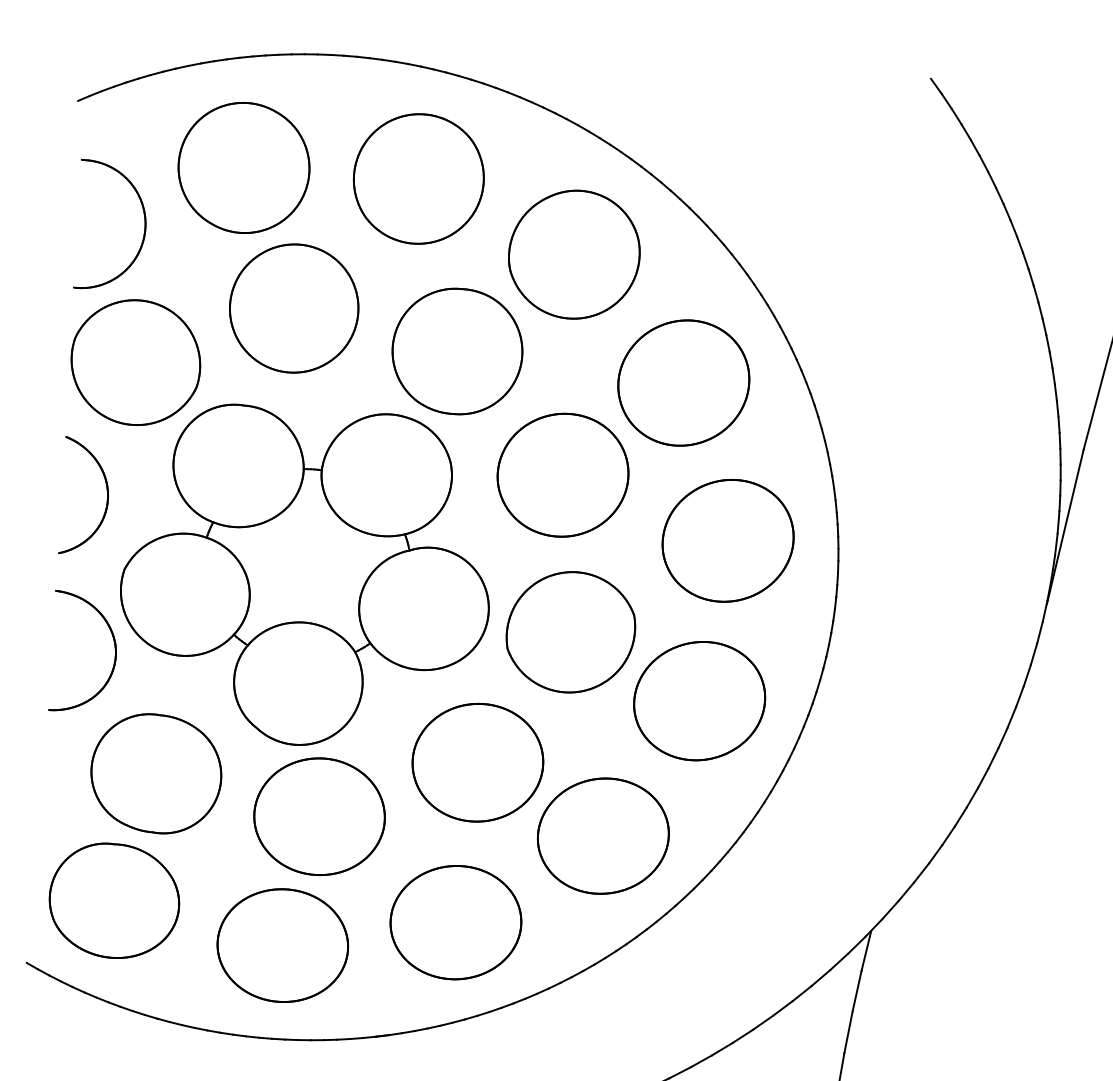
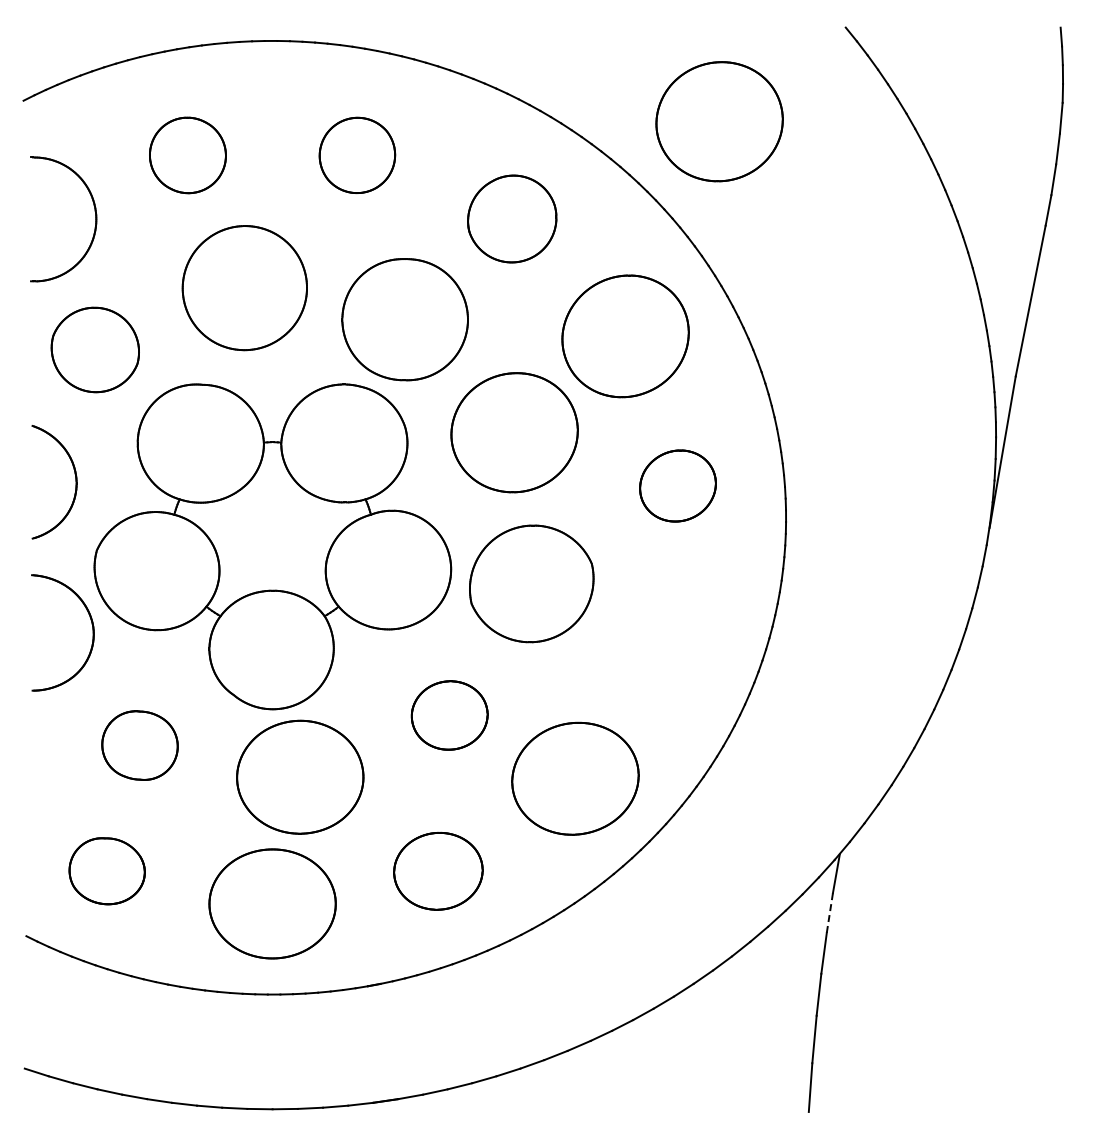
part: (794, 167) -> (719, 121), added
part: (243, 168) -> (187, 155), size x0.6
part: (418, 179) -> (357, 155), size x0.6
part: (574, 254) -> (512, 218), size x0.7
part: (136, 362) -> (95, 349), size x0.7
part: (727, 540) -> (677, 485), size x0.6
part: (699, 701) -> (660, 642), removed
part: (477, 762) -> (449, 715), size x0.6
part: (155, 773) -> (139, 745), size x0.6
part: (113, 901) -> (106, 871), size x0.6
part: (456, 922) -> (438, 871), size x0.7
line: (856, 990) -> (829, 912), solid -> dashed

